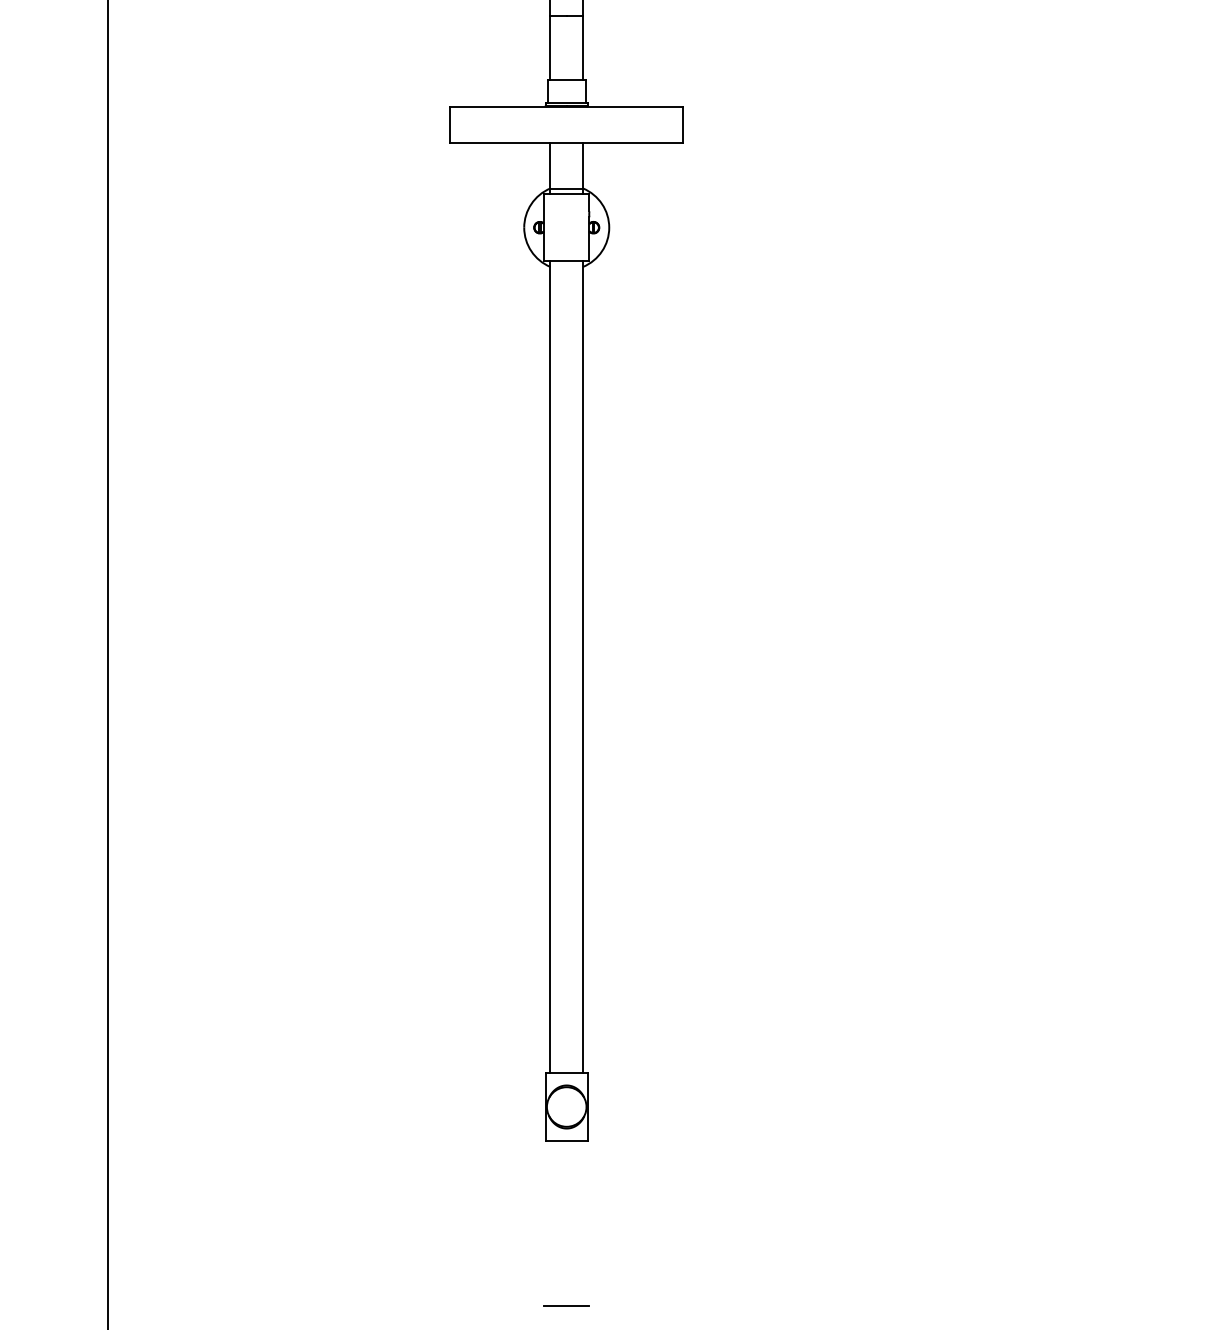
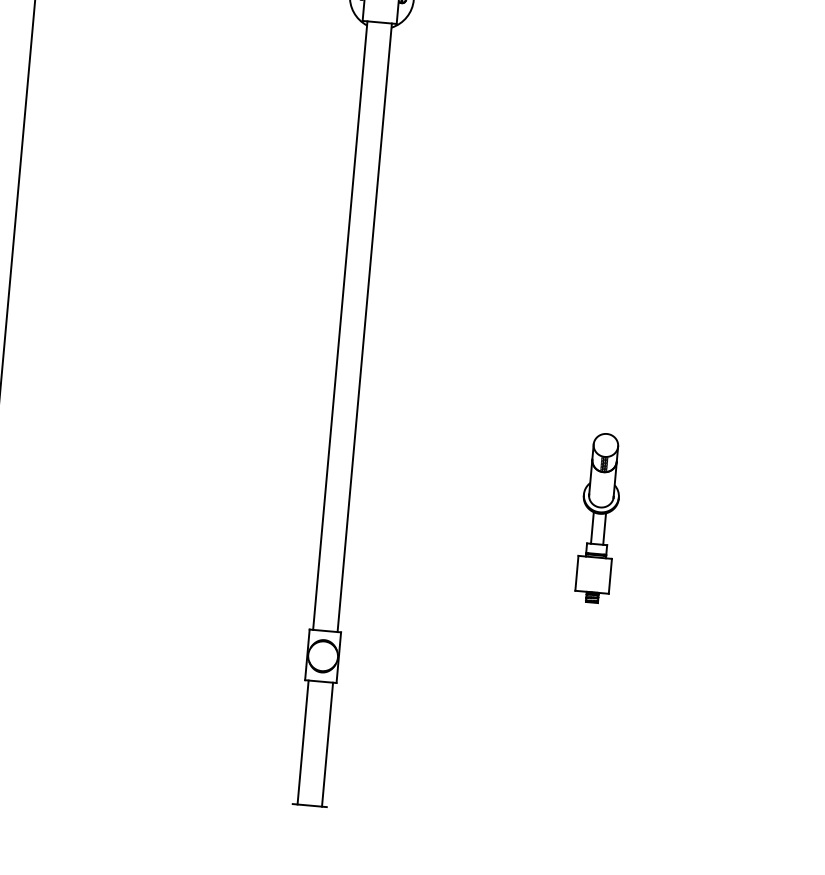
part: (916, 891) -> (599, 518), added
line: (550, 1223) -> (303, 742), added
line: (583, 1223) -> (327, 744), added

